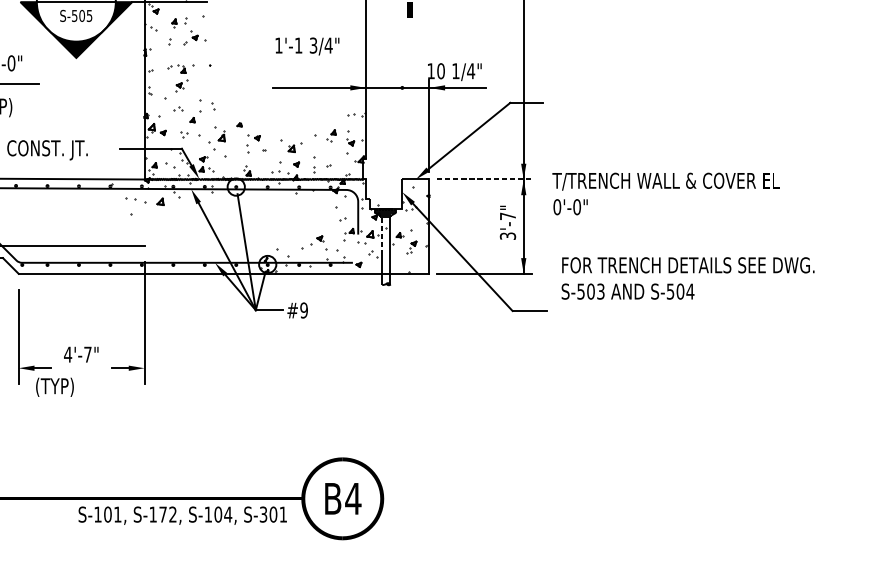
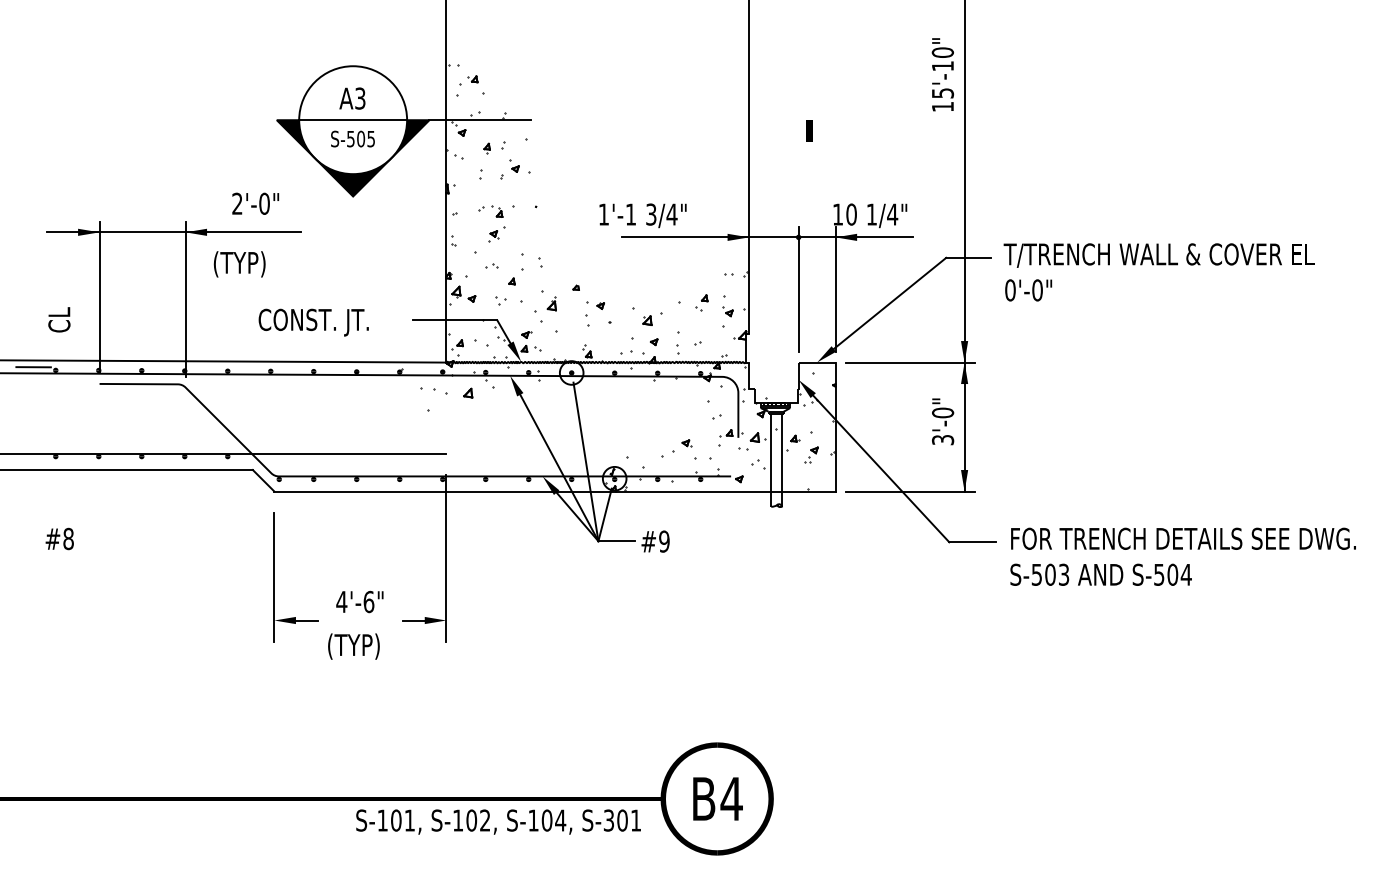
text: (307, 46) -> (642, 215), moved
line: (402, 125) -> (798, 288), added
line: (484, 179) -> (911, 362), dashed -> solid
text: (665, 194) -> (1158, 272), moved
text: (508, 216) -> (943, 412), 3'-7" -> 3'-0"
line: (382, 235) -> (771, 439), dashed -> solid
text: (687, 278) -> (1182, 556), moved
text: (87, 354) -> (368, 601), 4'-7" -> 4'-6"
text: (54, 387) -> (353, 646), moved
text: (162, 514) -> (471, 820), S-172, -> S-102,

